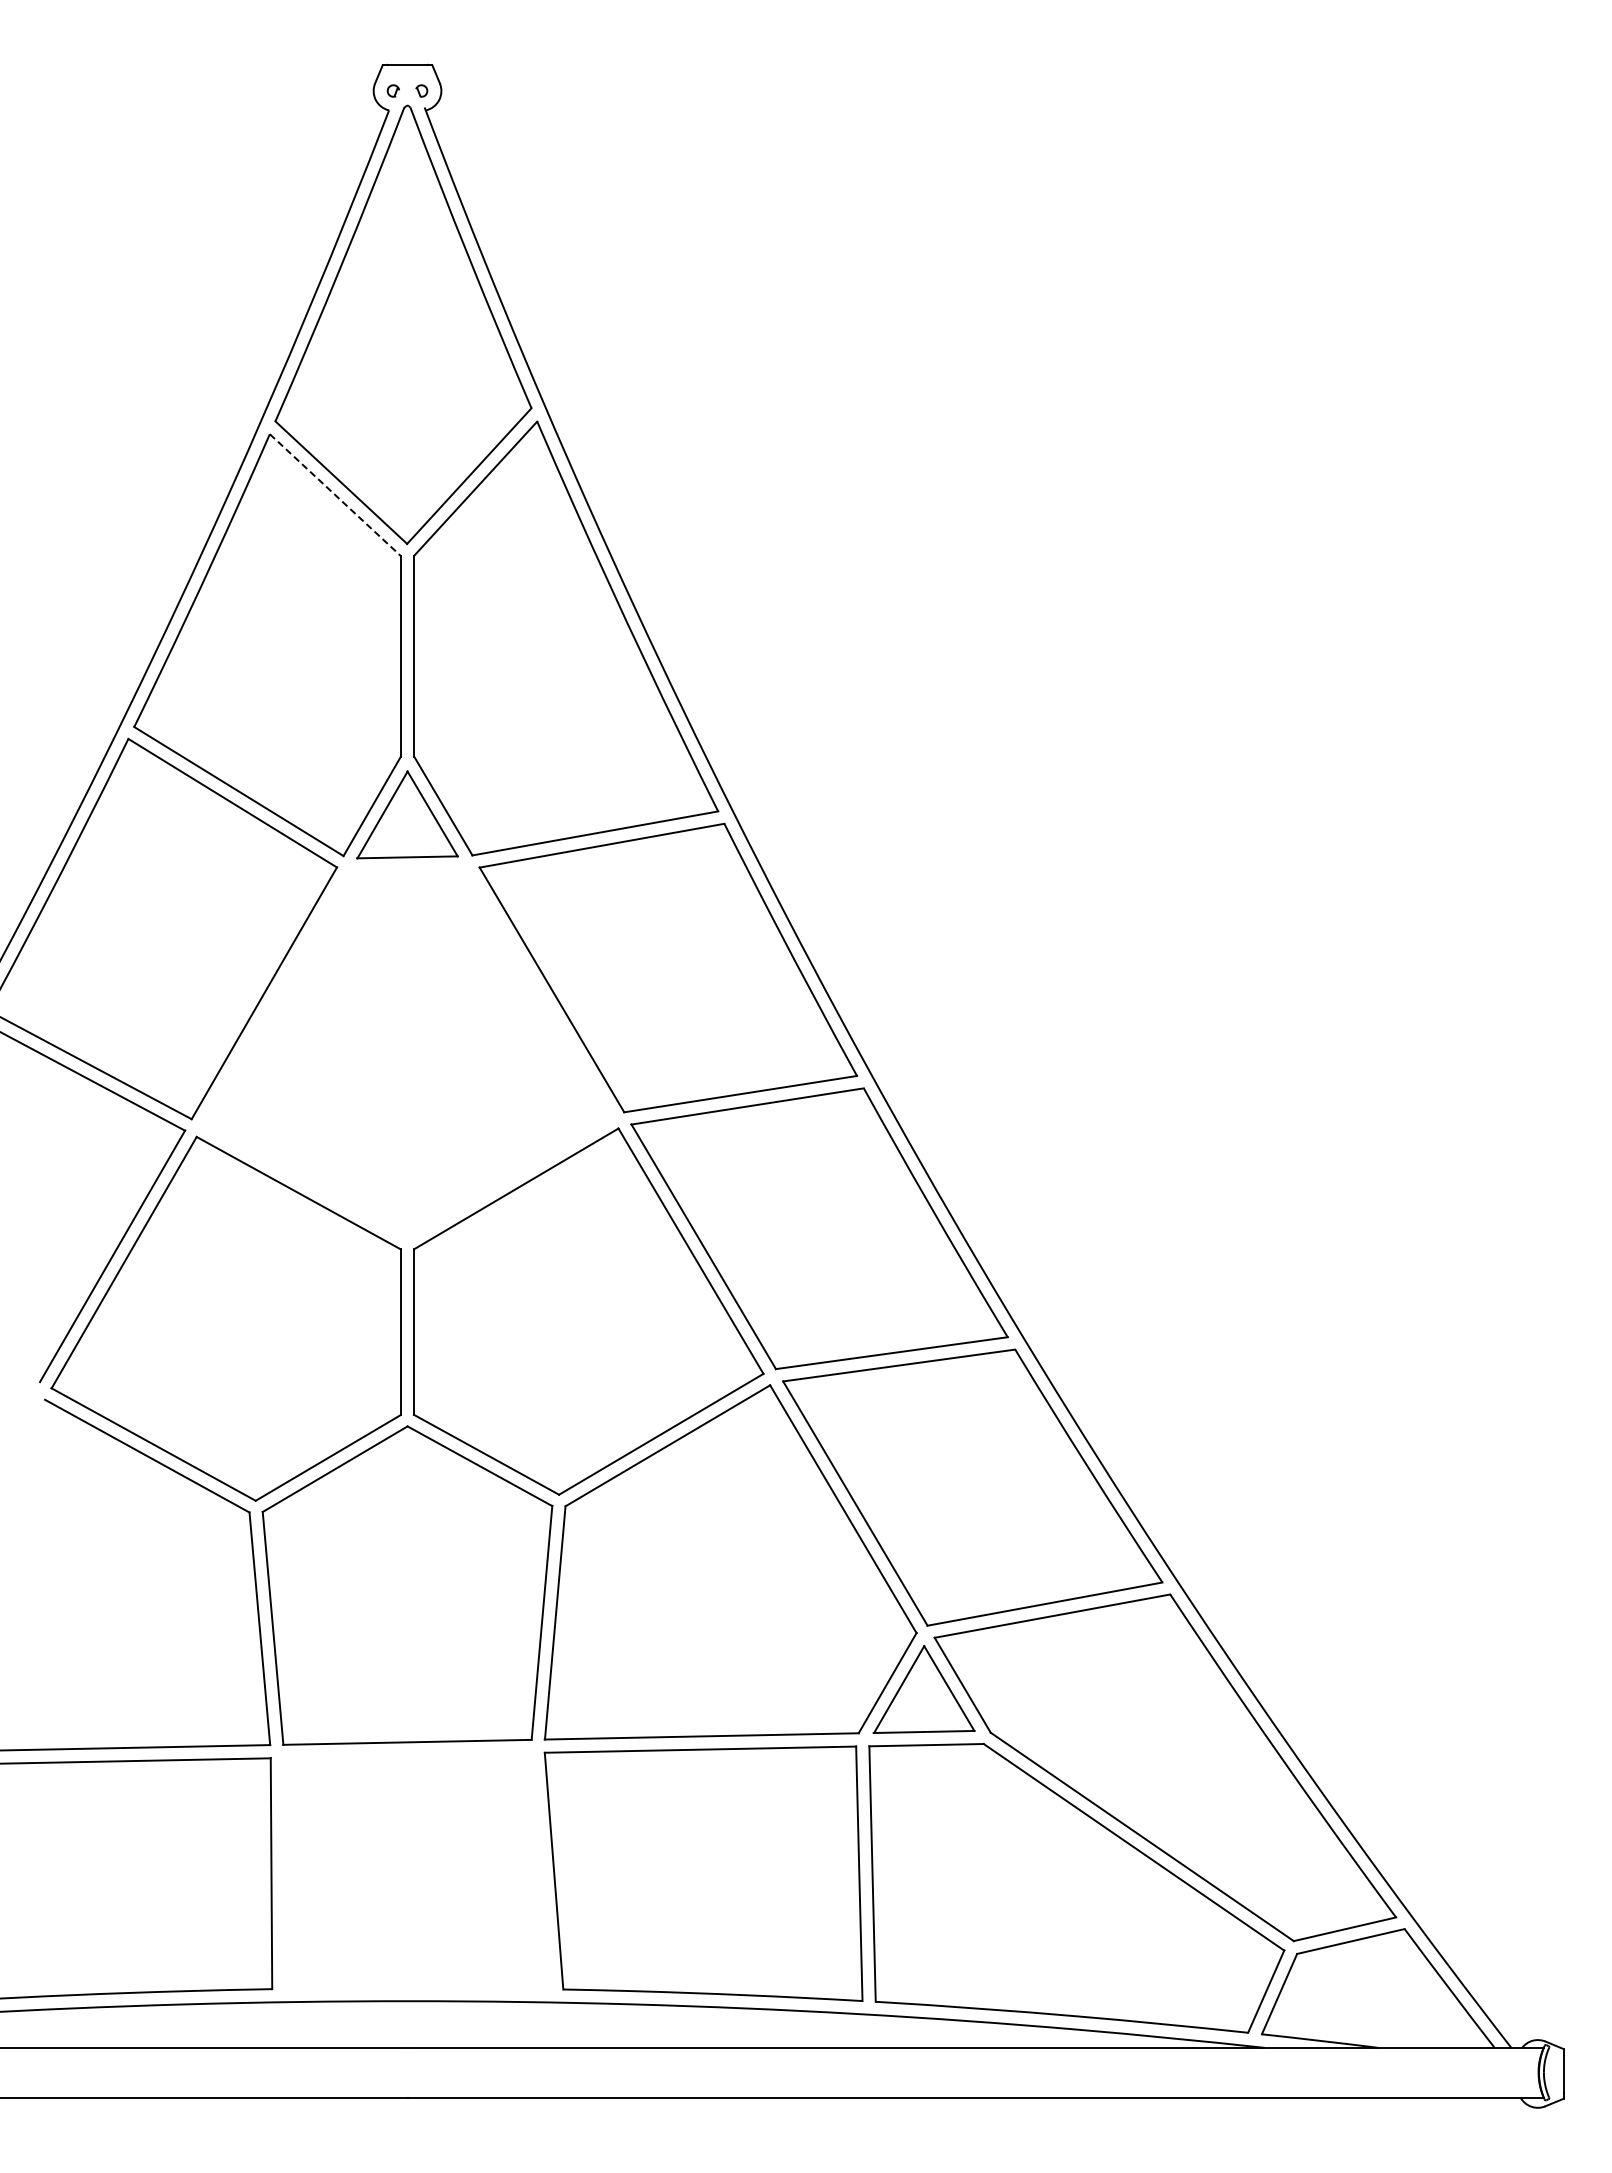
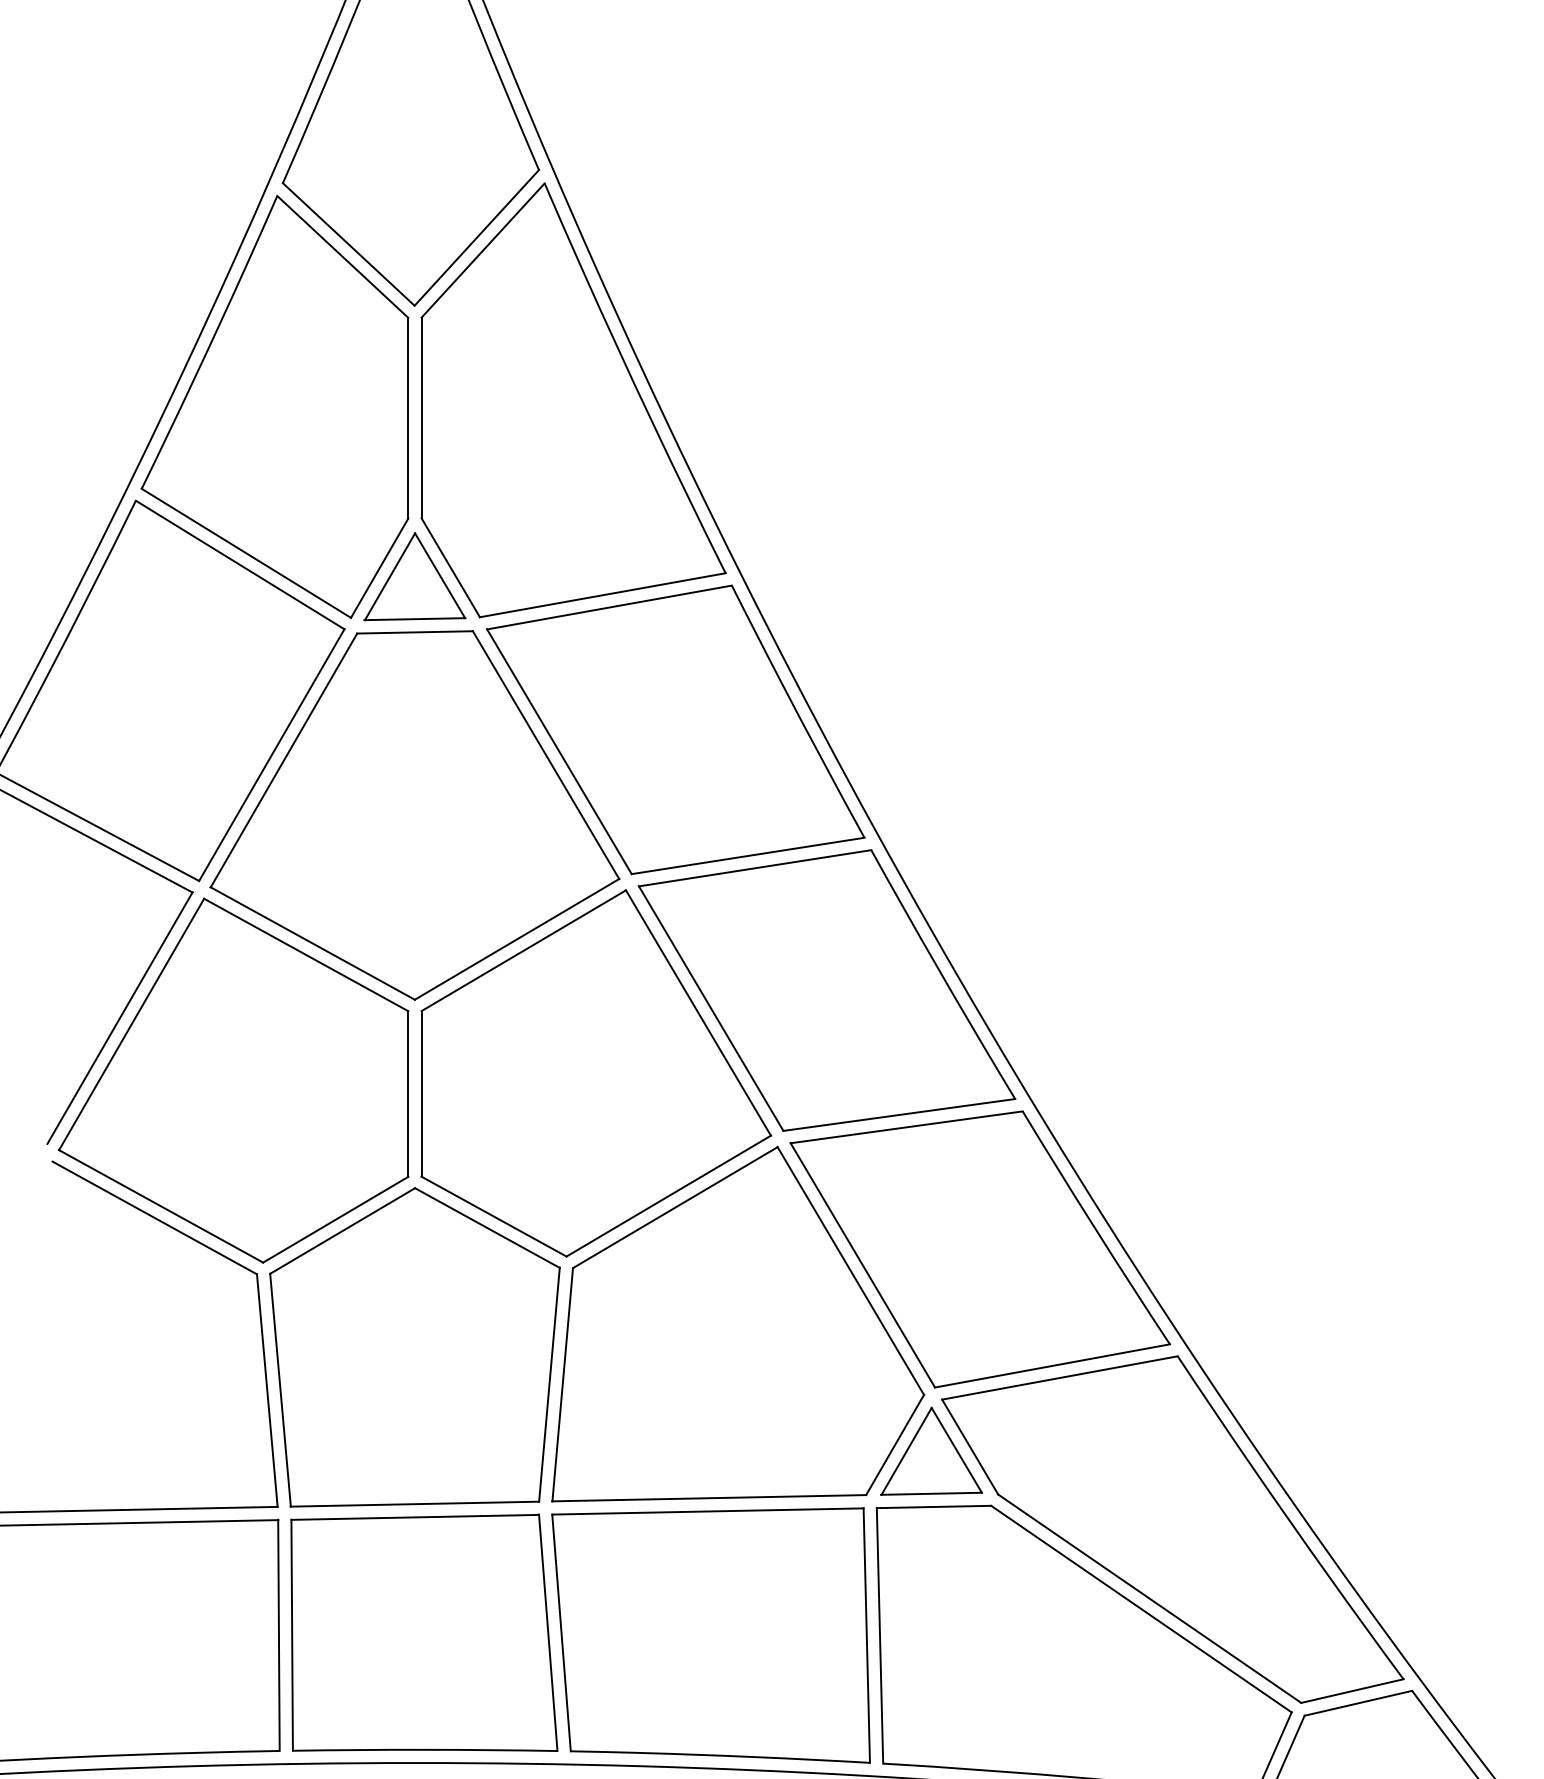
line: (335, 495) -> (342, 257), dashed -> solid
part: (407, 1053) -> (414, 815), added
part: (416, 1870) -> (423, 1632), added

